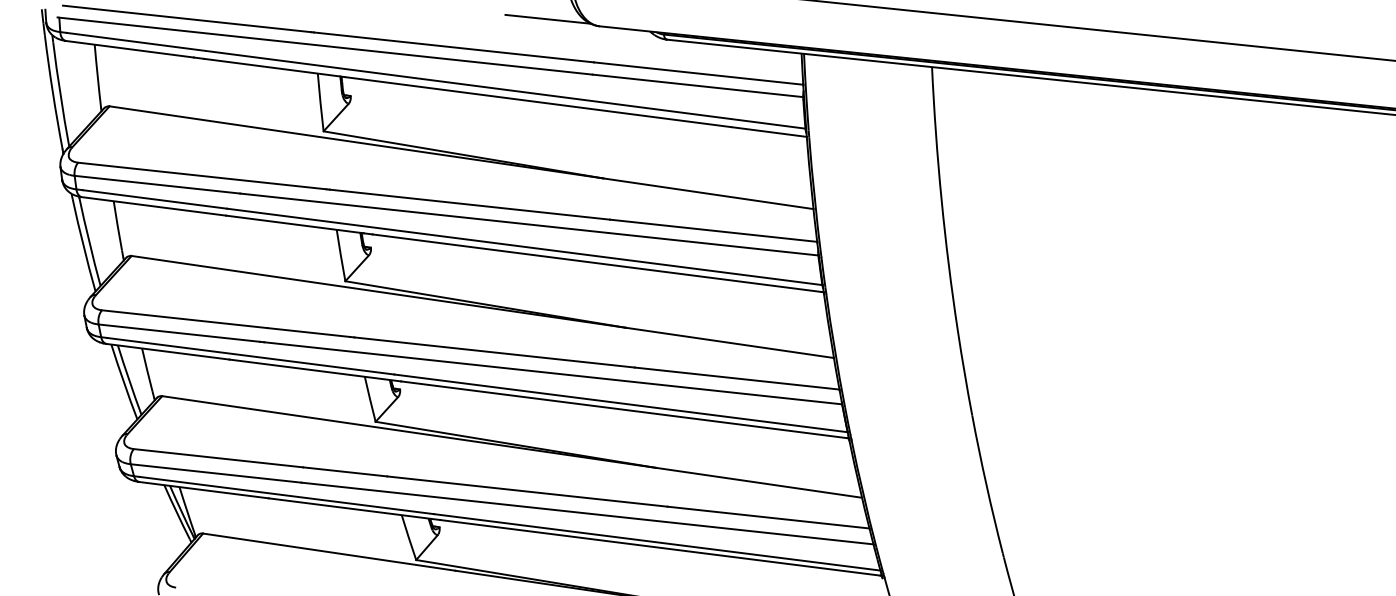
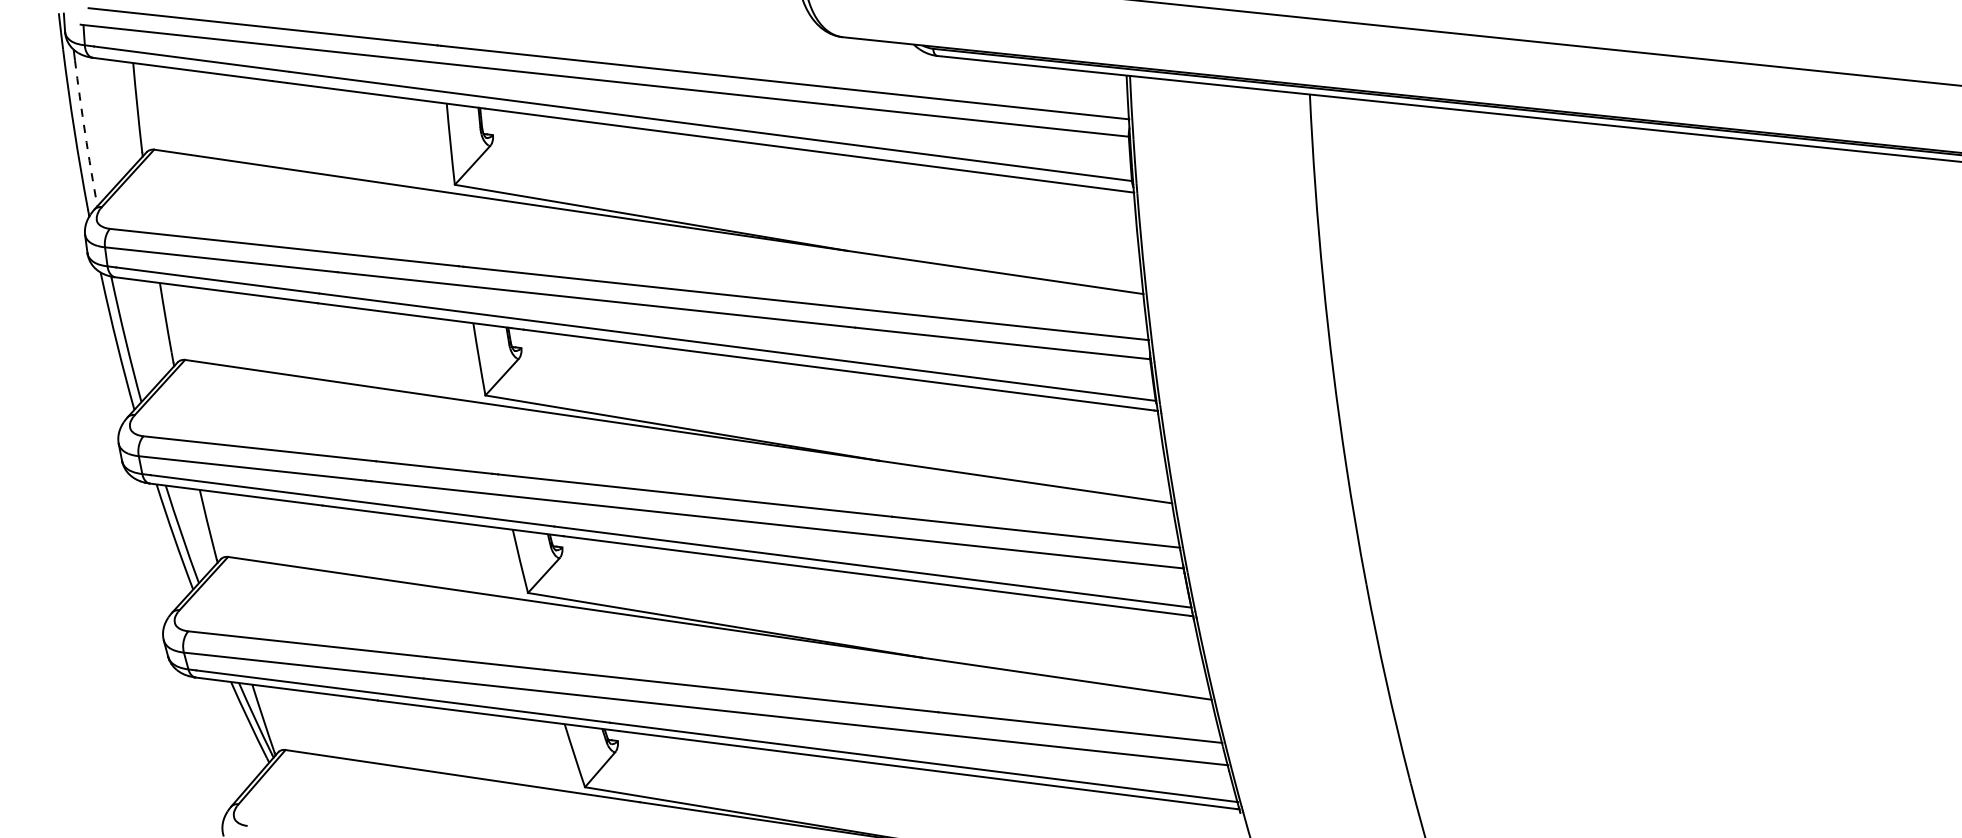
line: (547, 19) -> (769, 27), removed
arc: (60, 94) -> (85, 133), solid -> dashed

